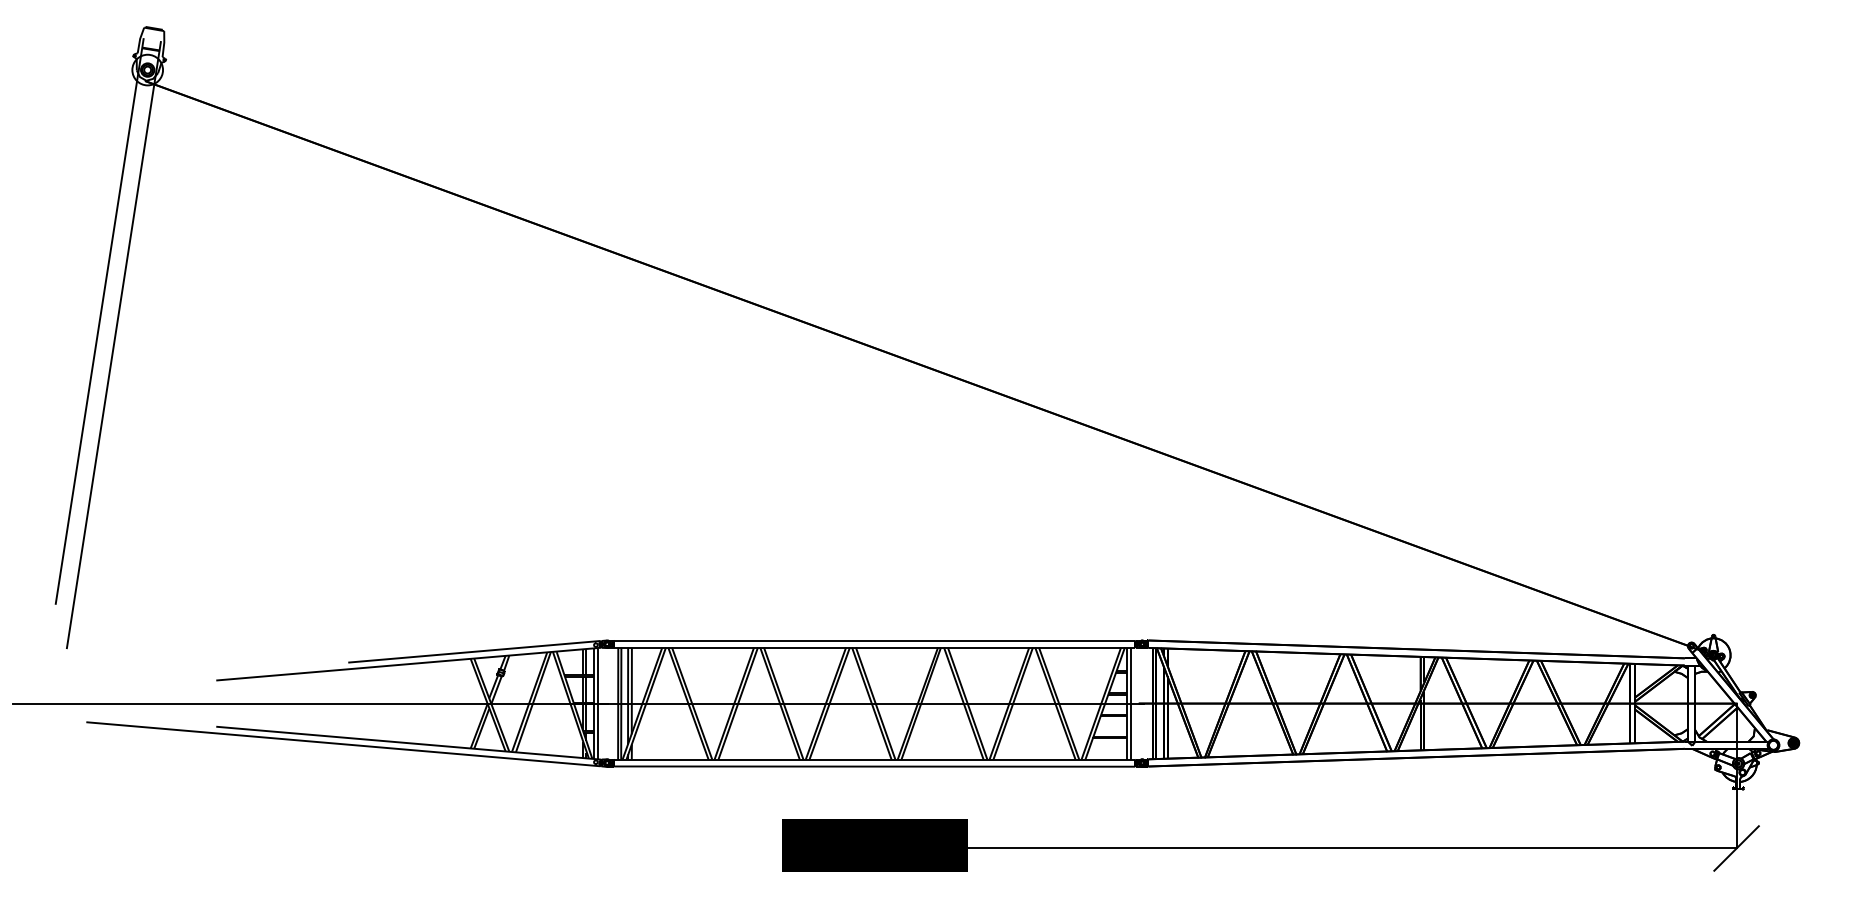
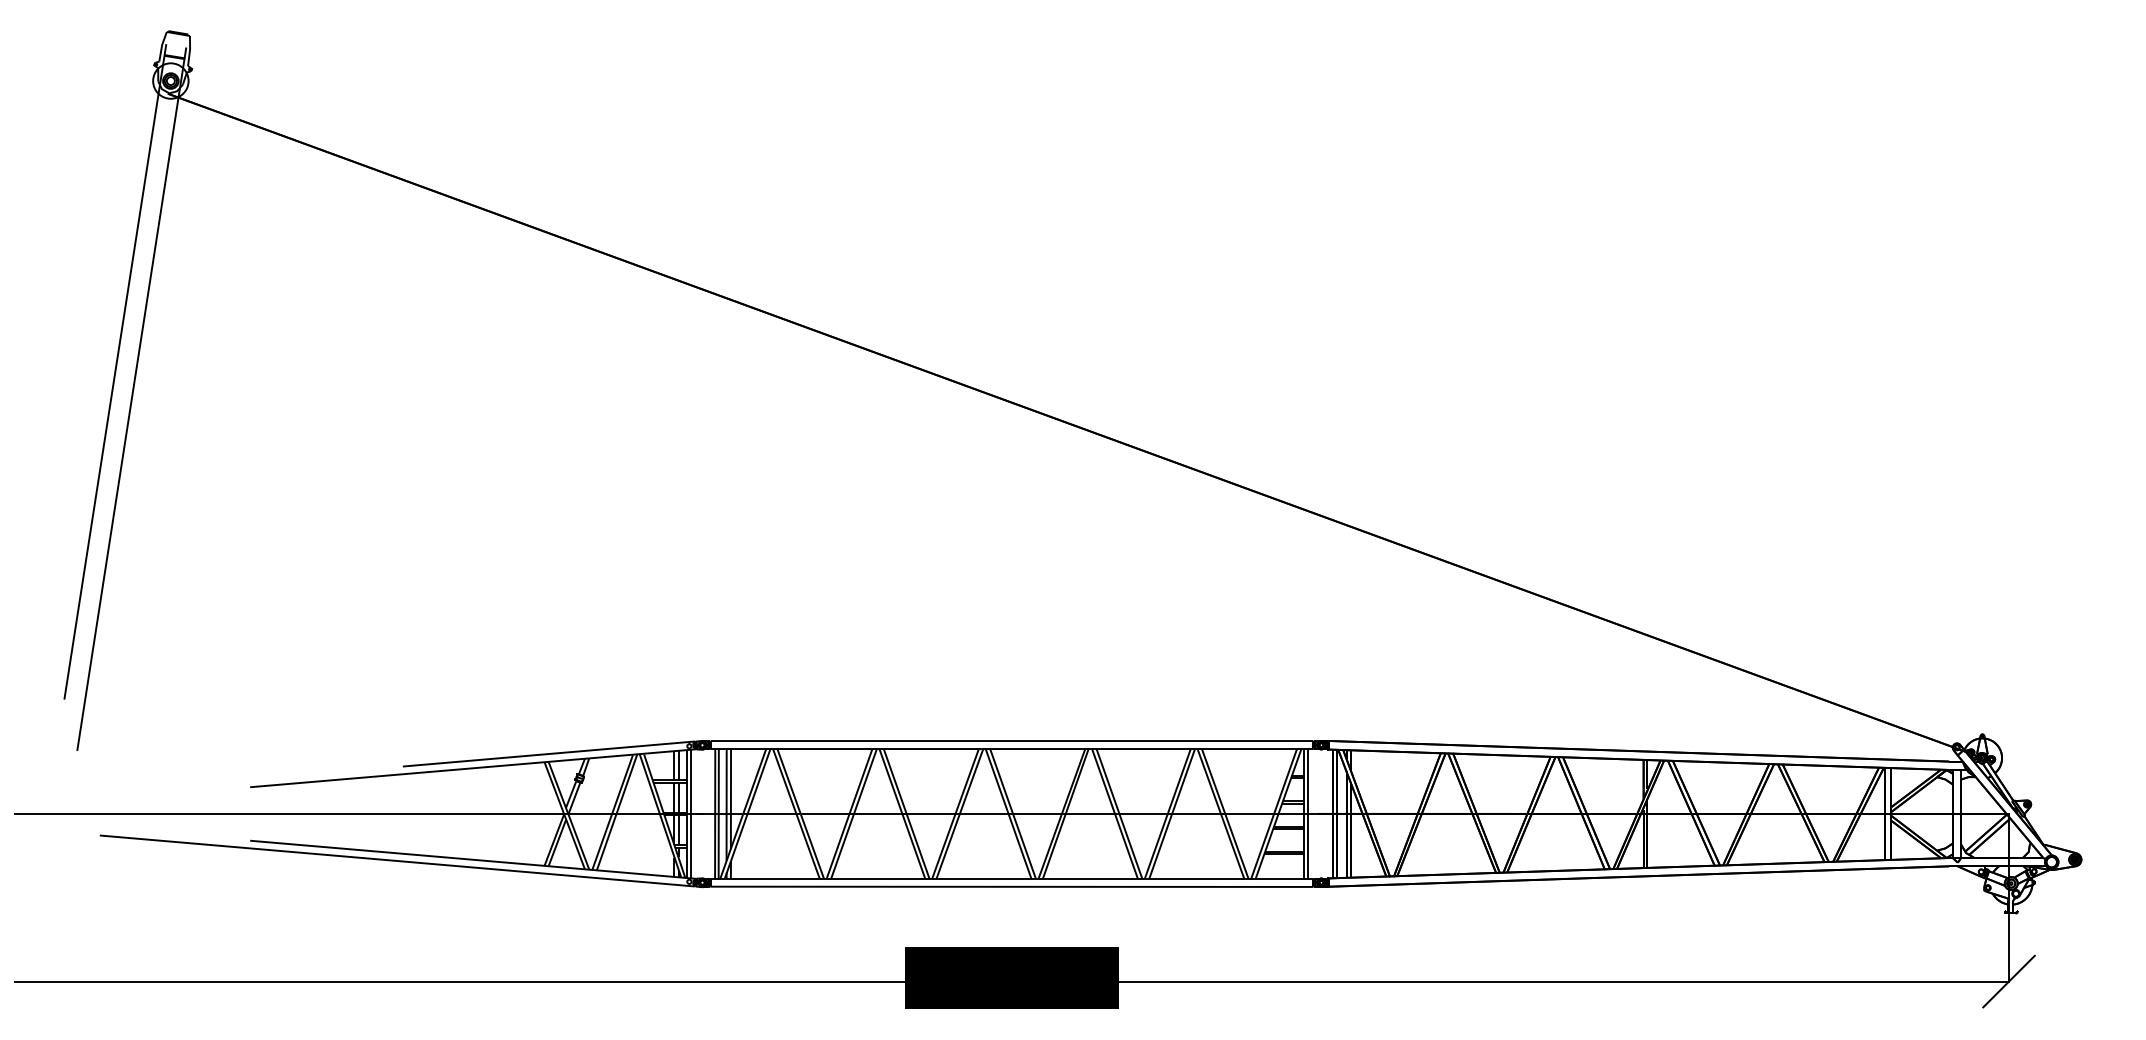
line: (403, 848) -> (466, 981), added

